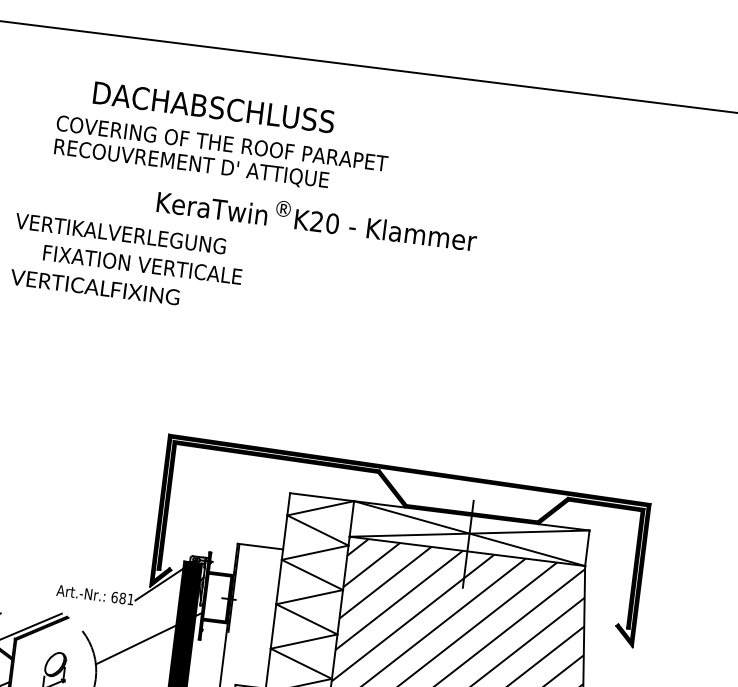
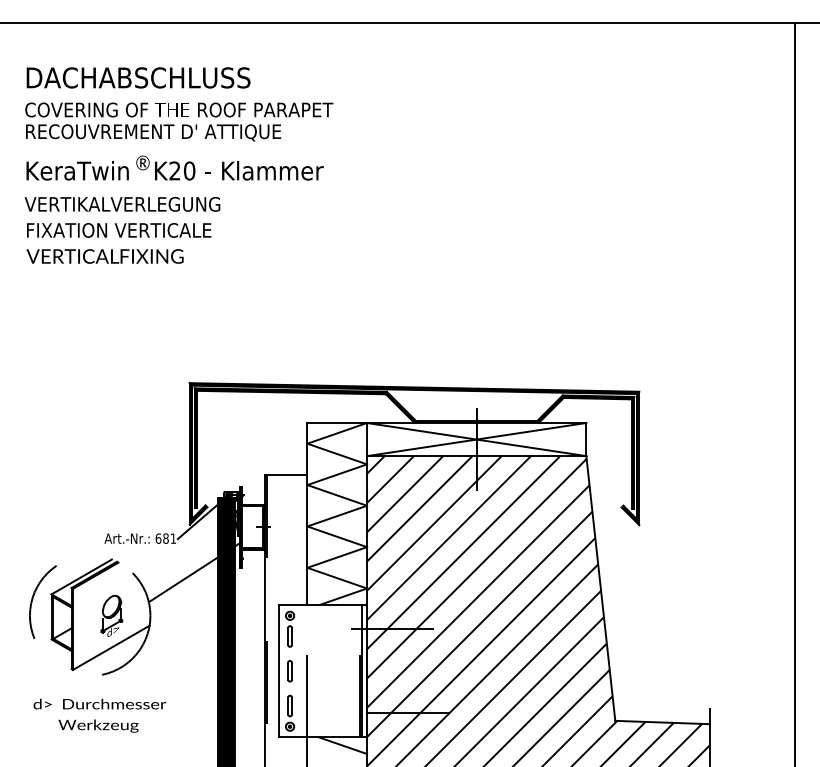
text: (213, 107) -> (138, 77), moved
text: (220, 155) -> (179, 121), moved
text: (316, 217) -> (174, 167), moved
text: (143, 264) -> (119, 230), moved

